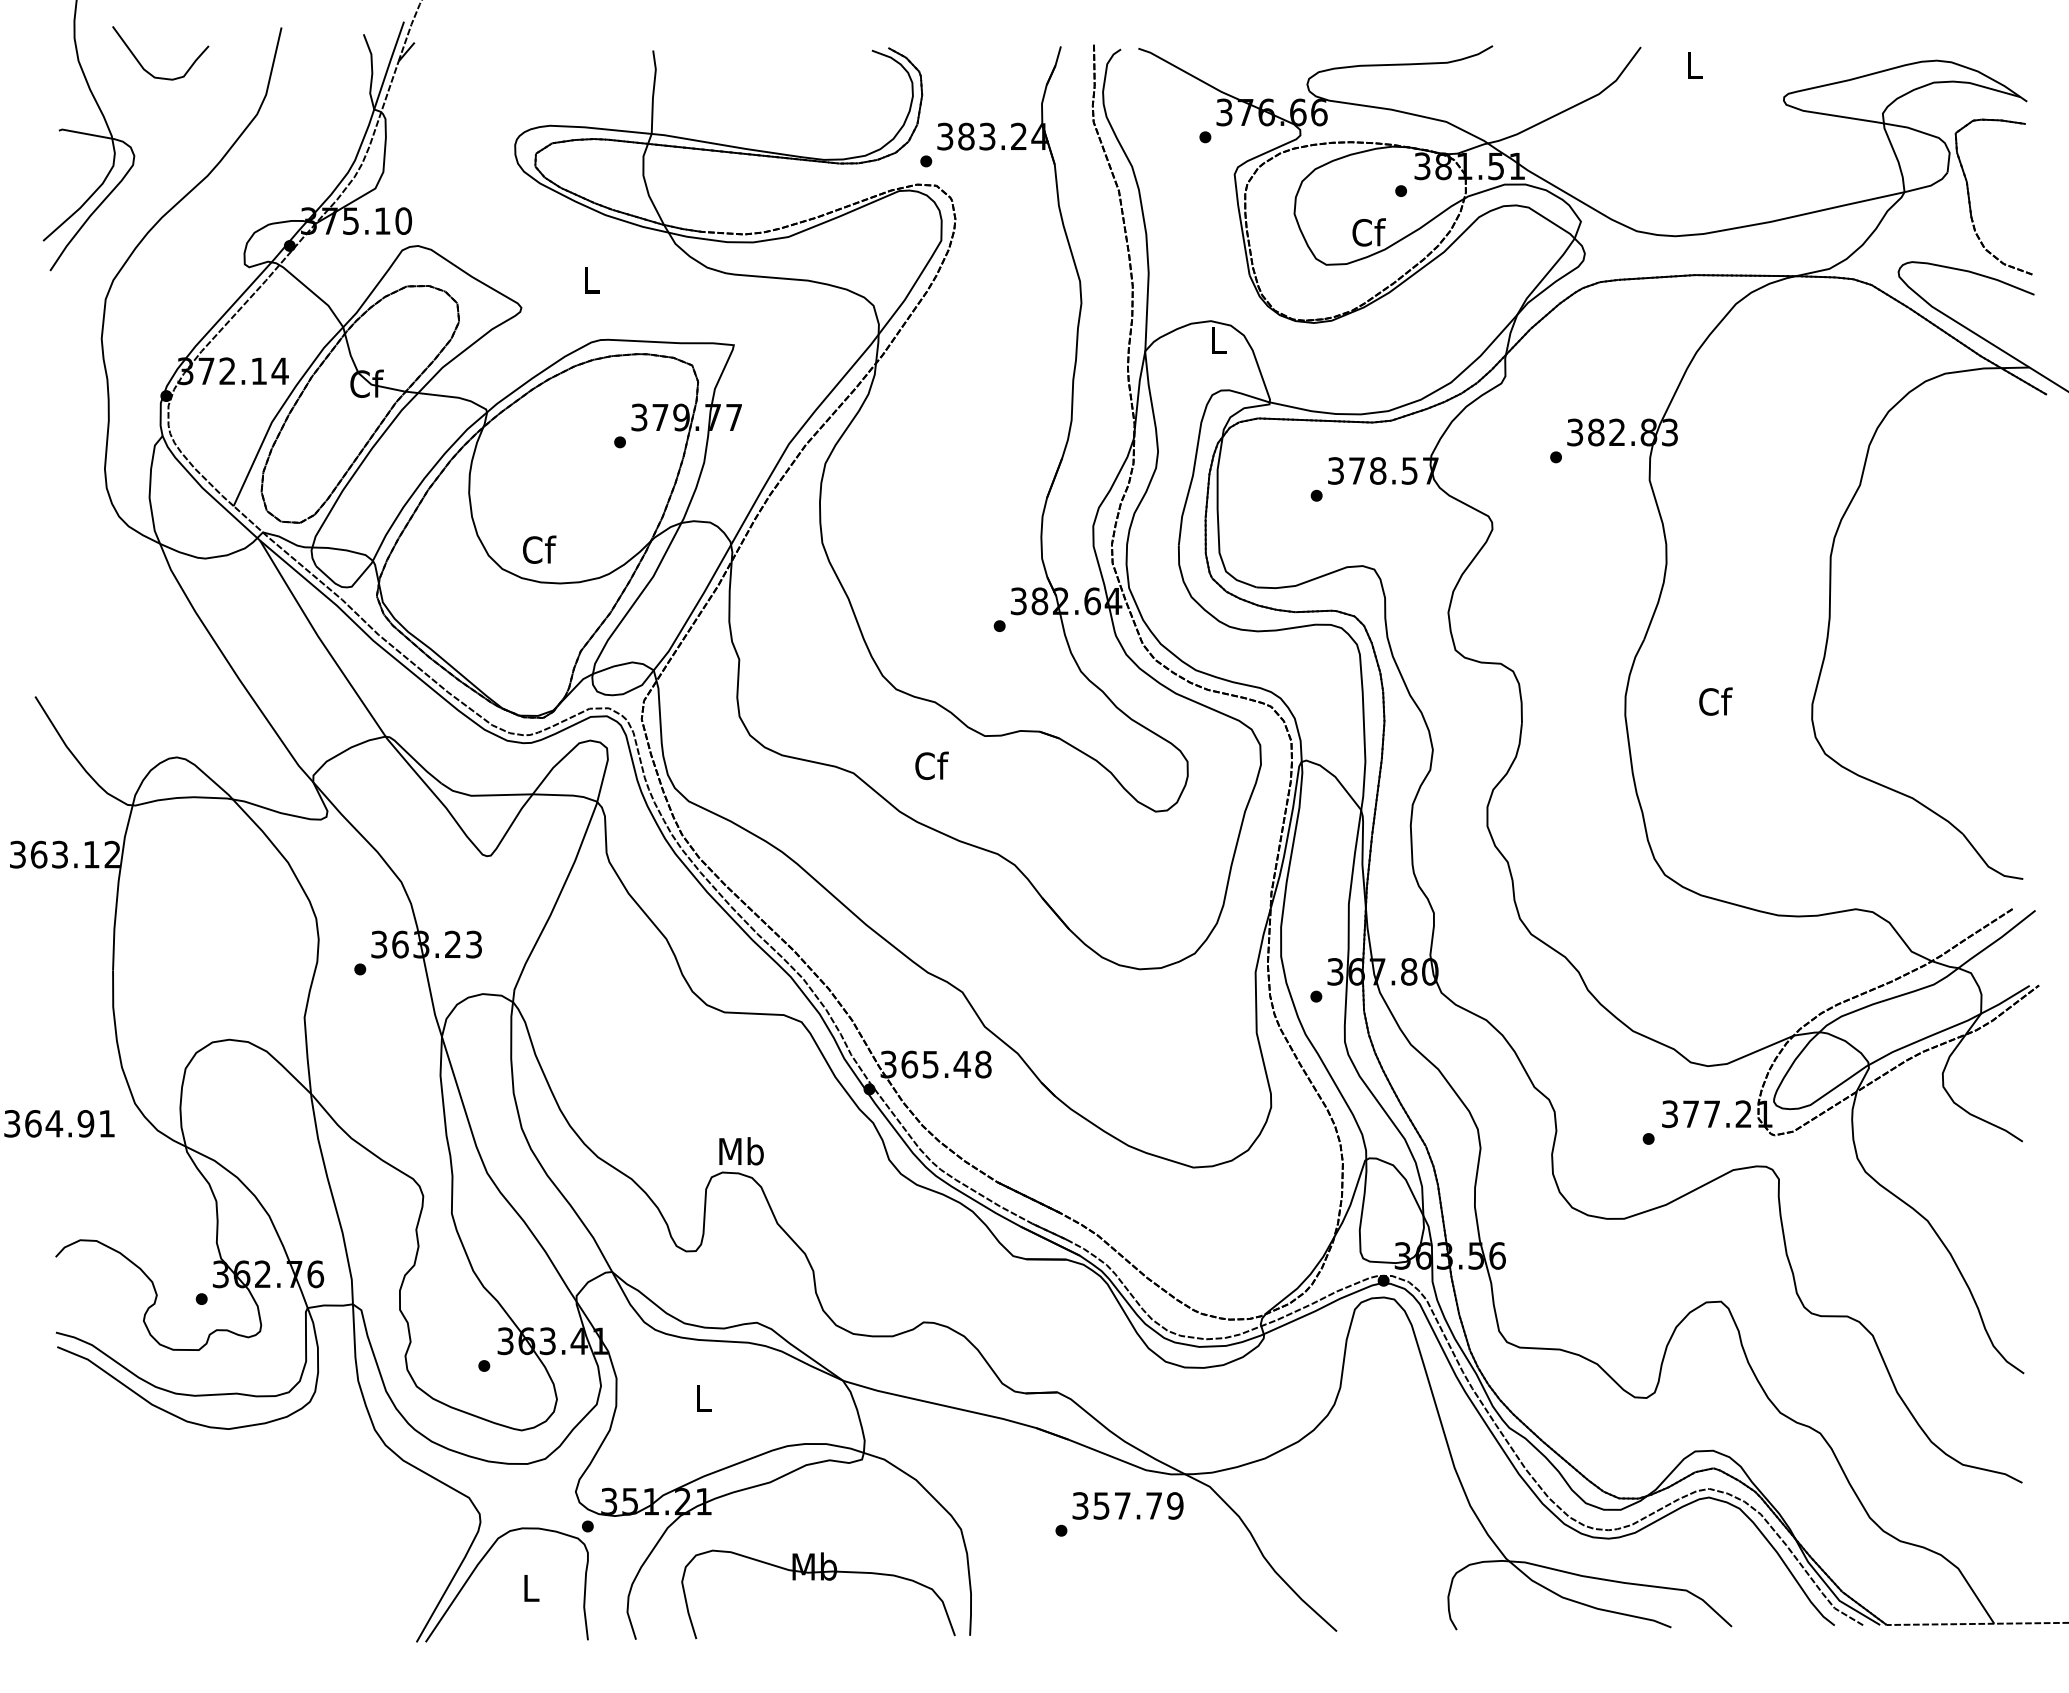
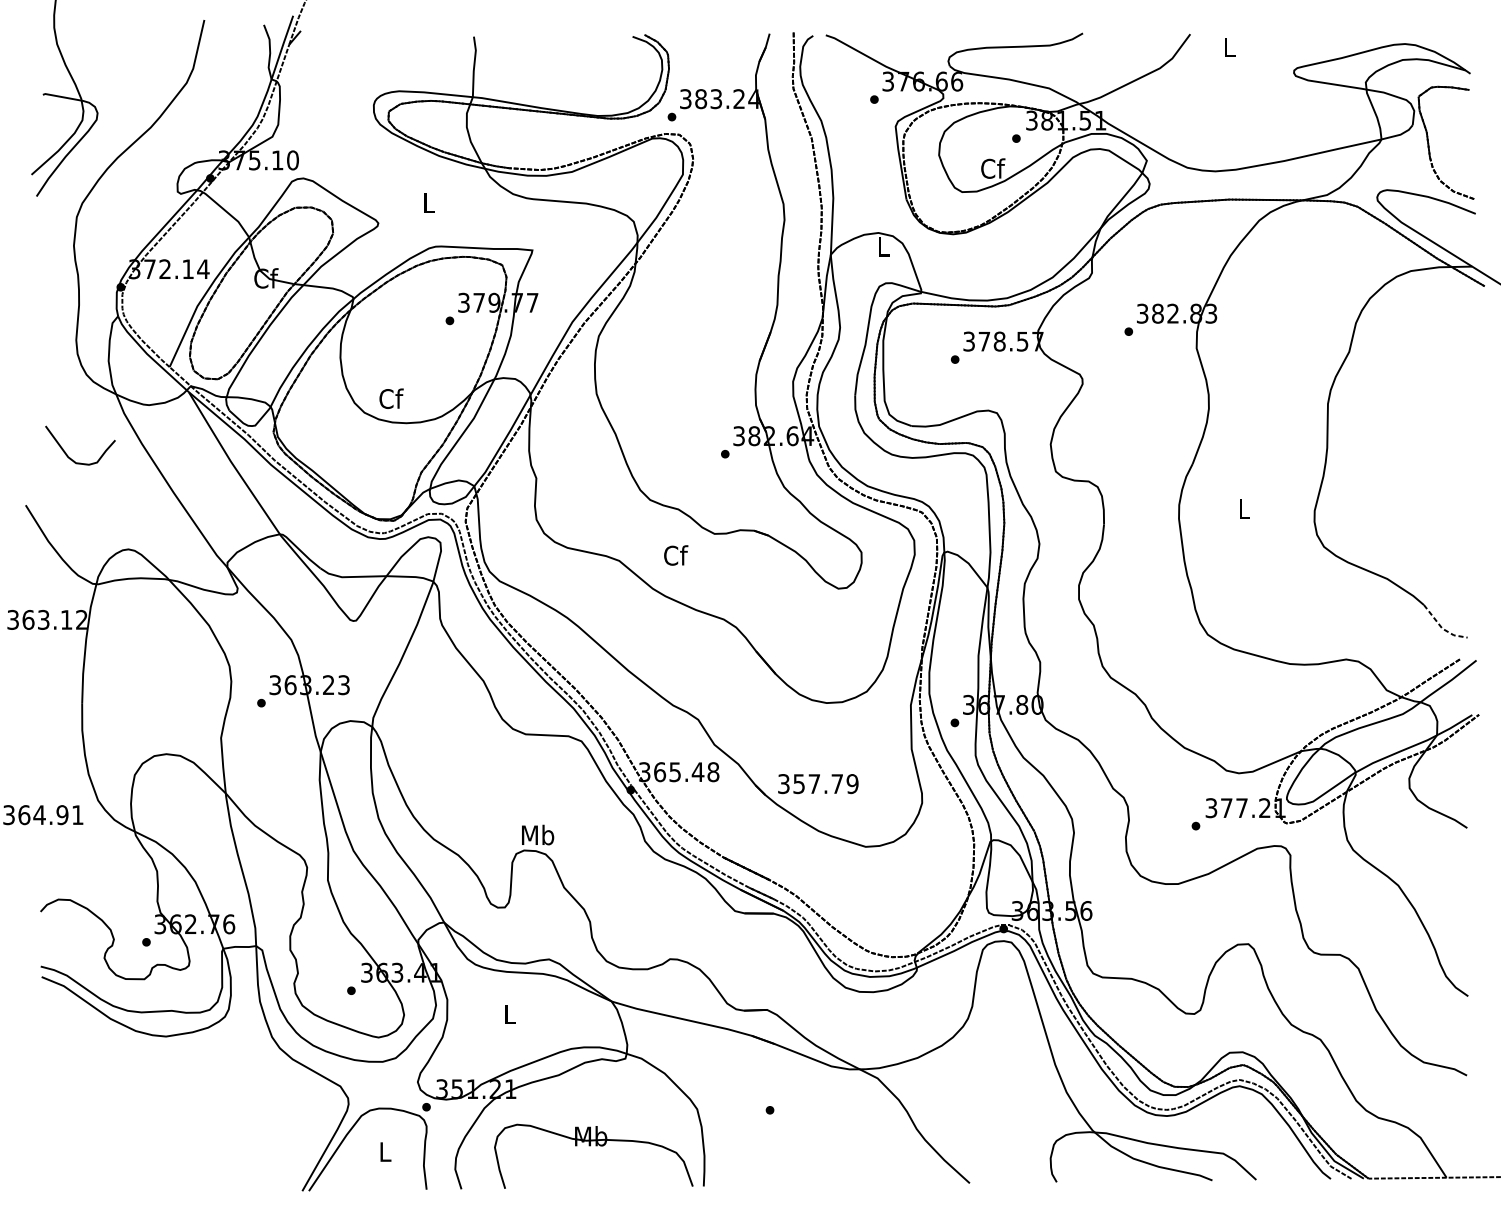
curve: (147, 70) -> (70, 458), moved
text: (1715, 701) -> (1244, 508), Cf -> L
line: (1988, 866) -> (1442, 628), solid -> dashed
text: (1127, 1505) -> (817, 783), moved

